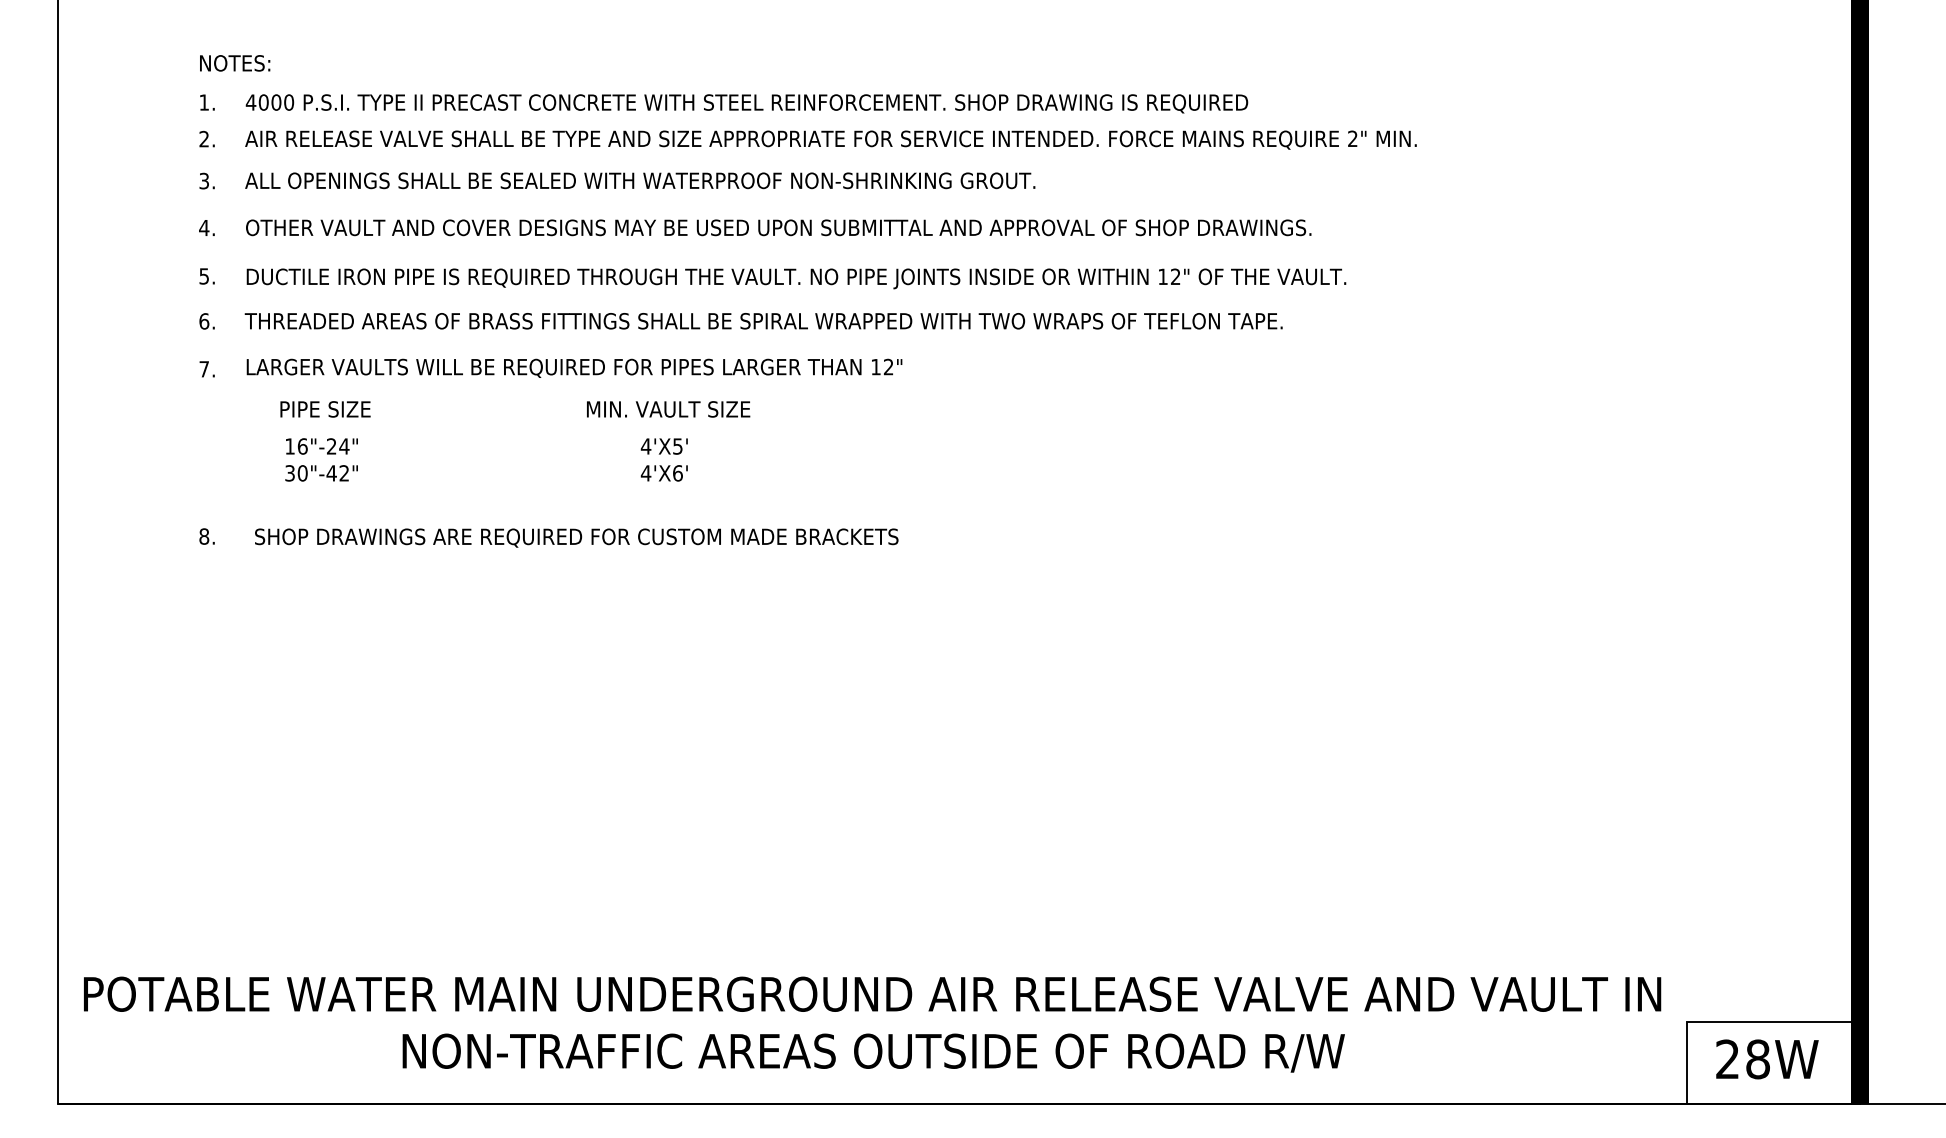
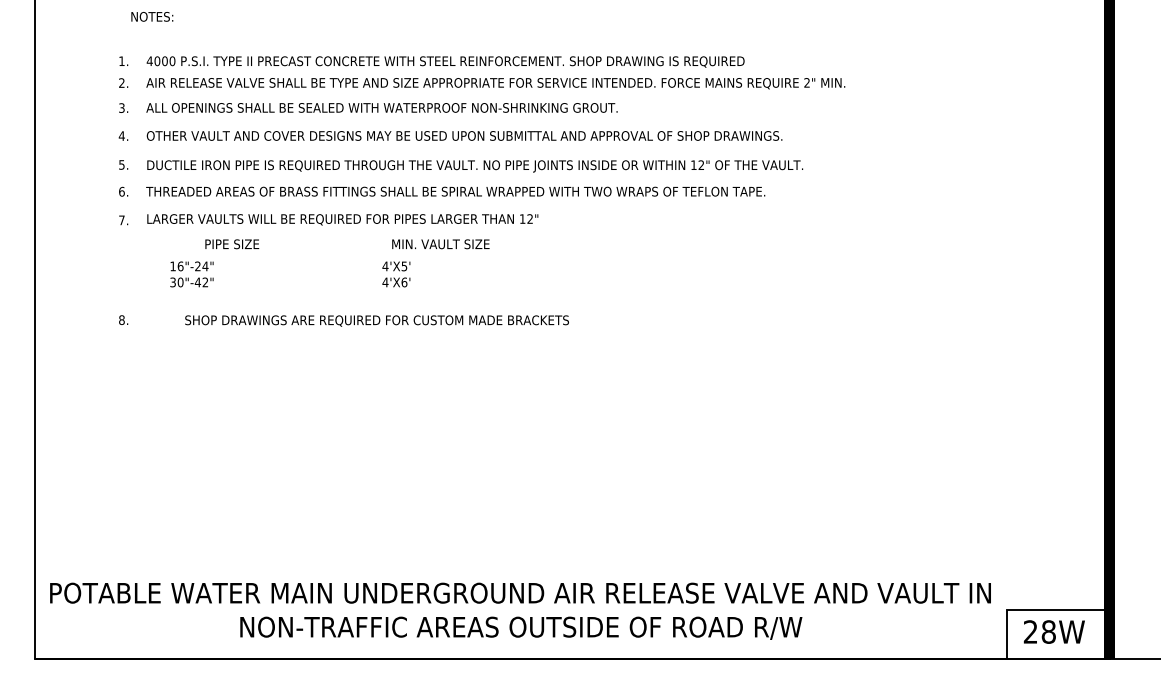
text: (235, 62) -> (152, 16), moved
text: (325, 409) -> (232, 244), moved
text: (667, 409) -> (440, 244), moved
text: (575, 537) -> (376, 320), moved

